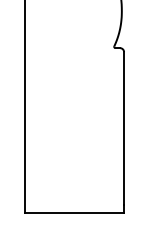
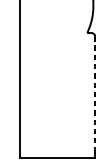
line: (124, 128) -> (95, 94), solid -> dashed

